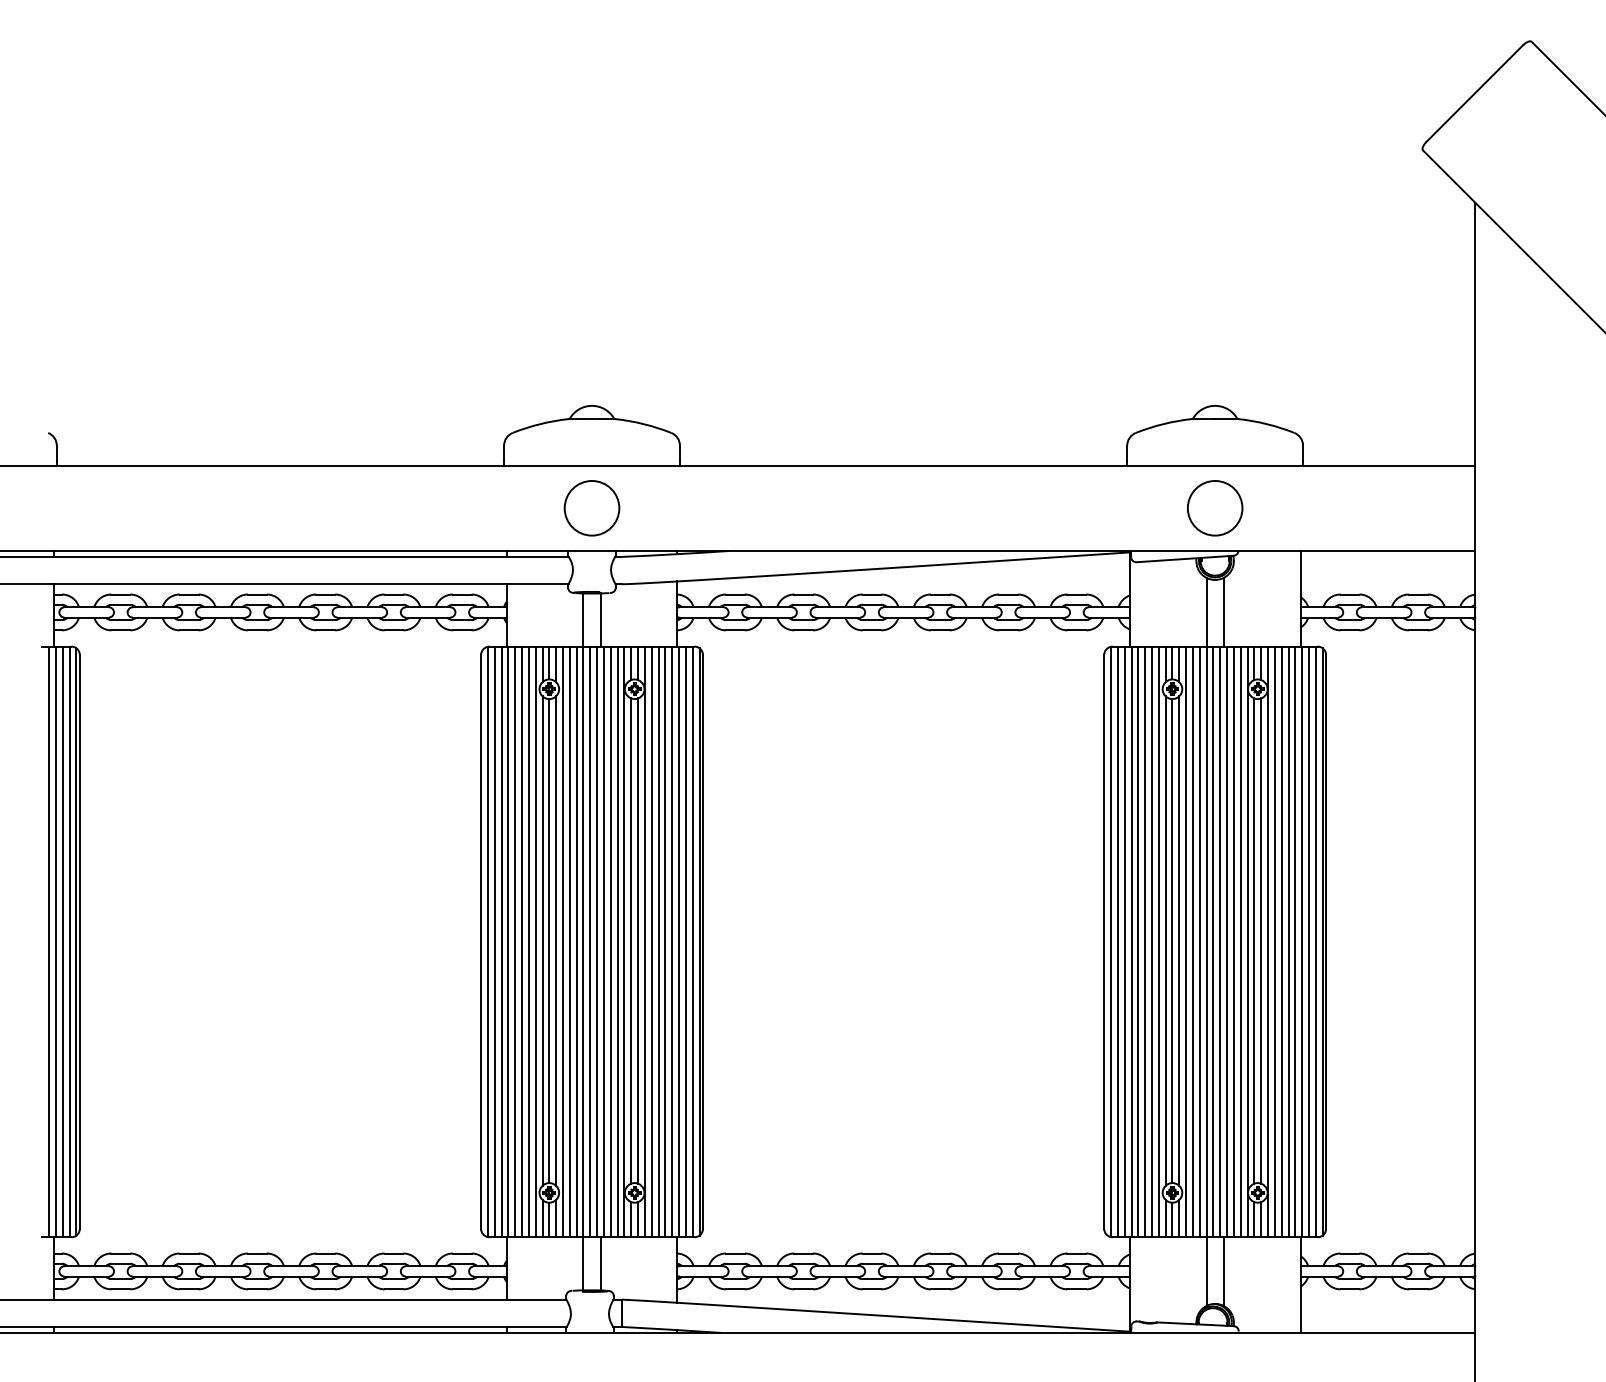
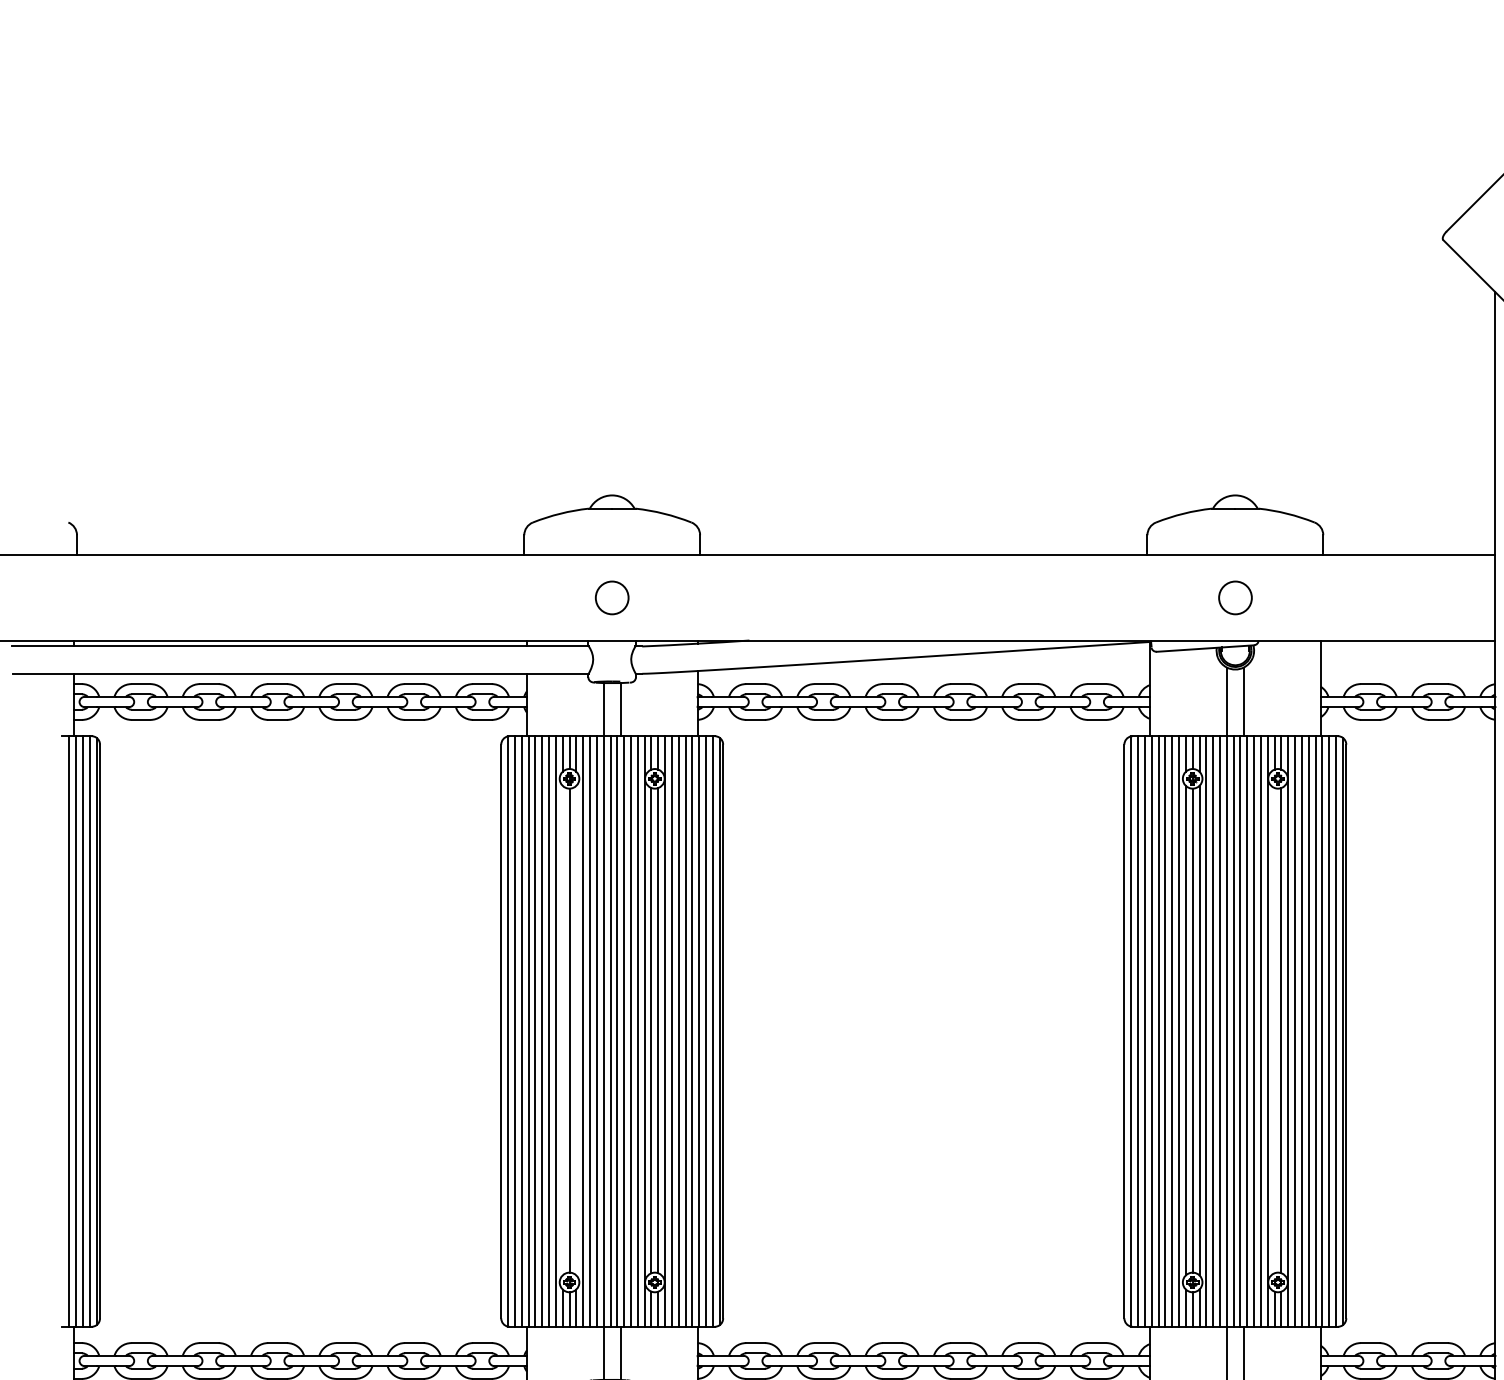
circle: (591, 508) -> (611, 598), size x0.6
circle: (1215, 508) -> (1235, 598), size x0.6
line: (542, 940) -> (562, 1030), removed
line: (556, 940) -> (576, 1030), removed
line: (1254, 940) -> (1274, 1030), removed

